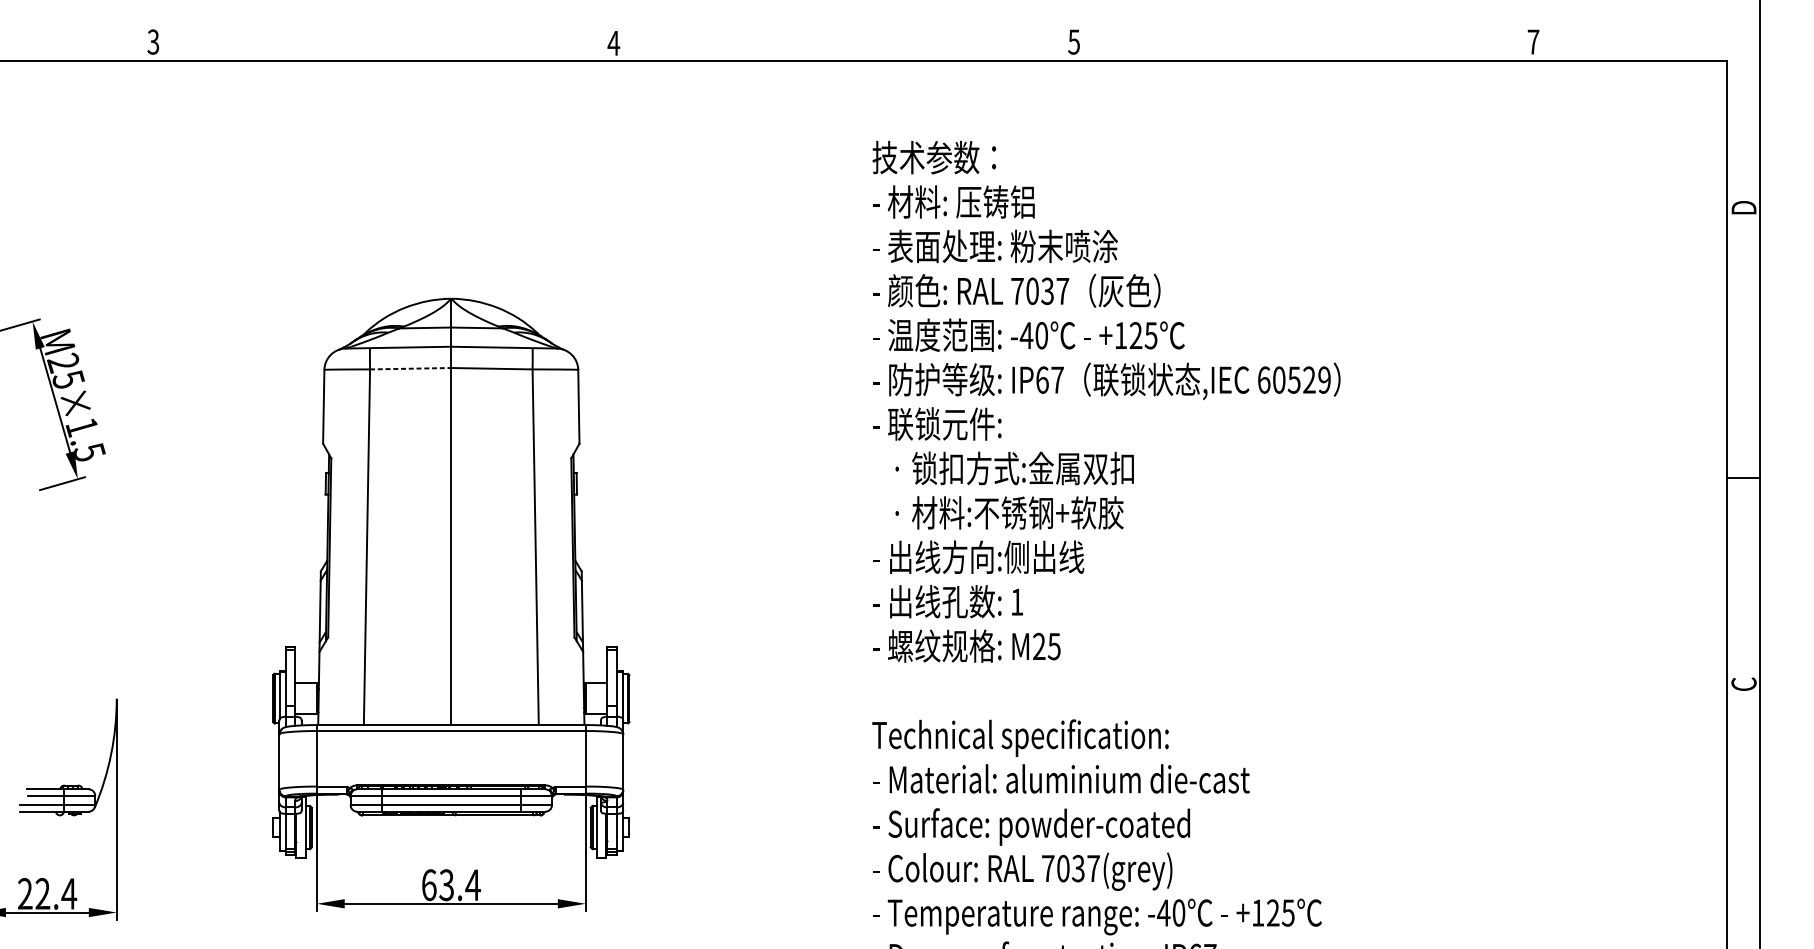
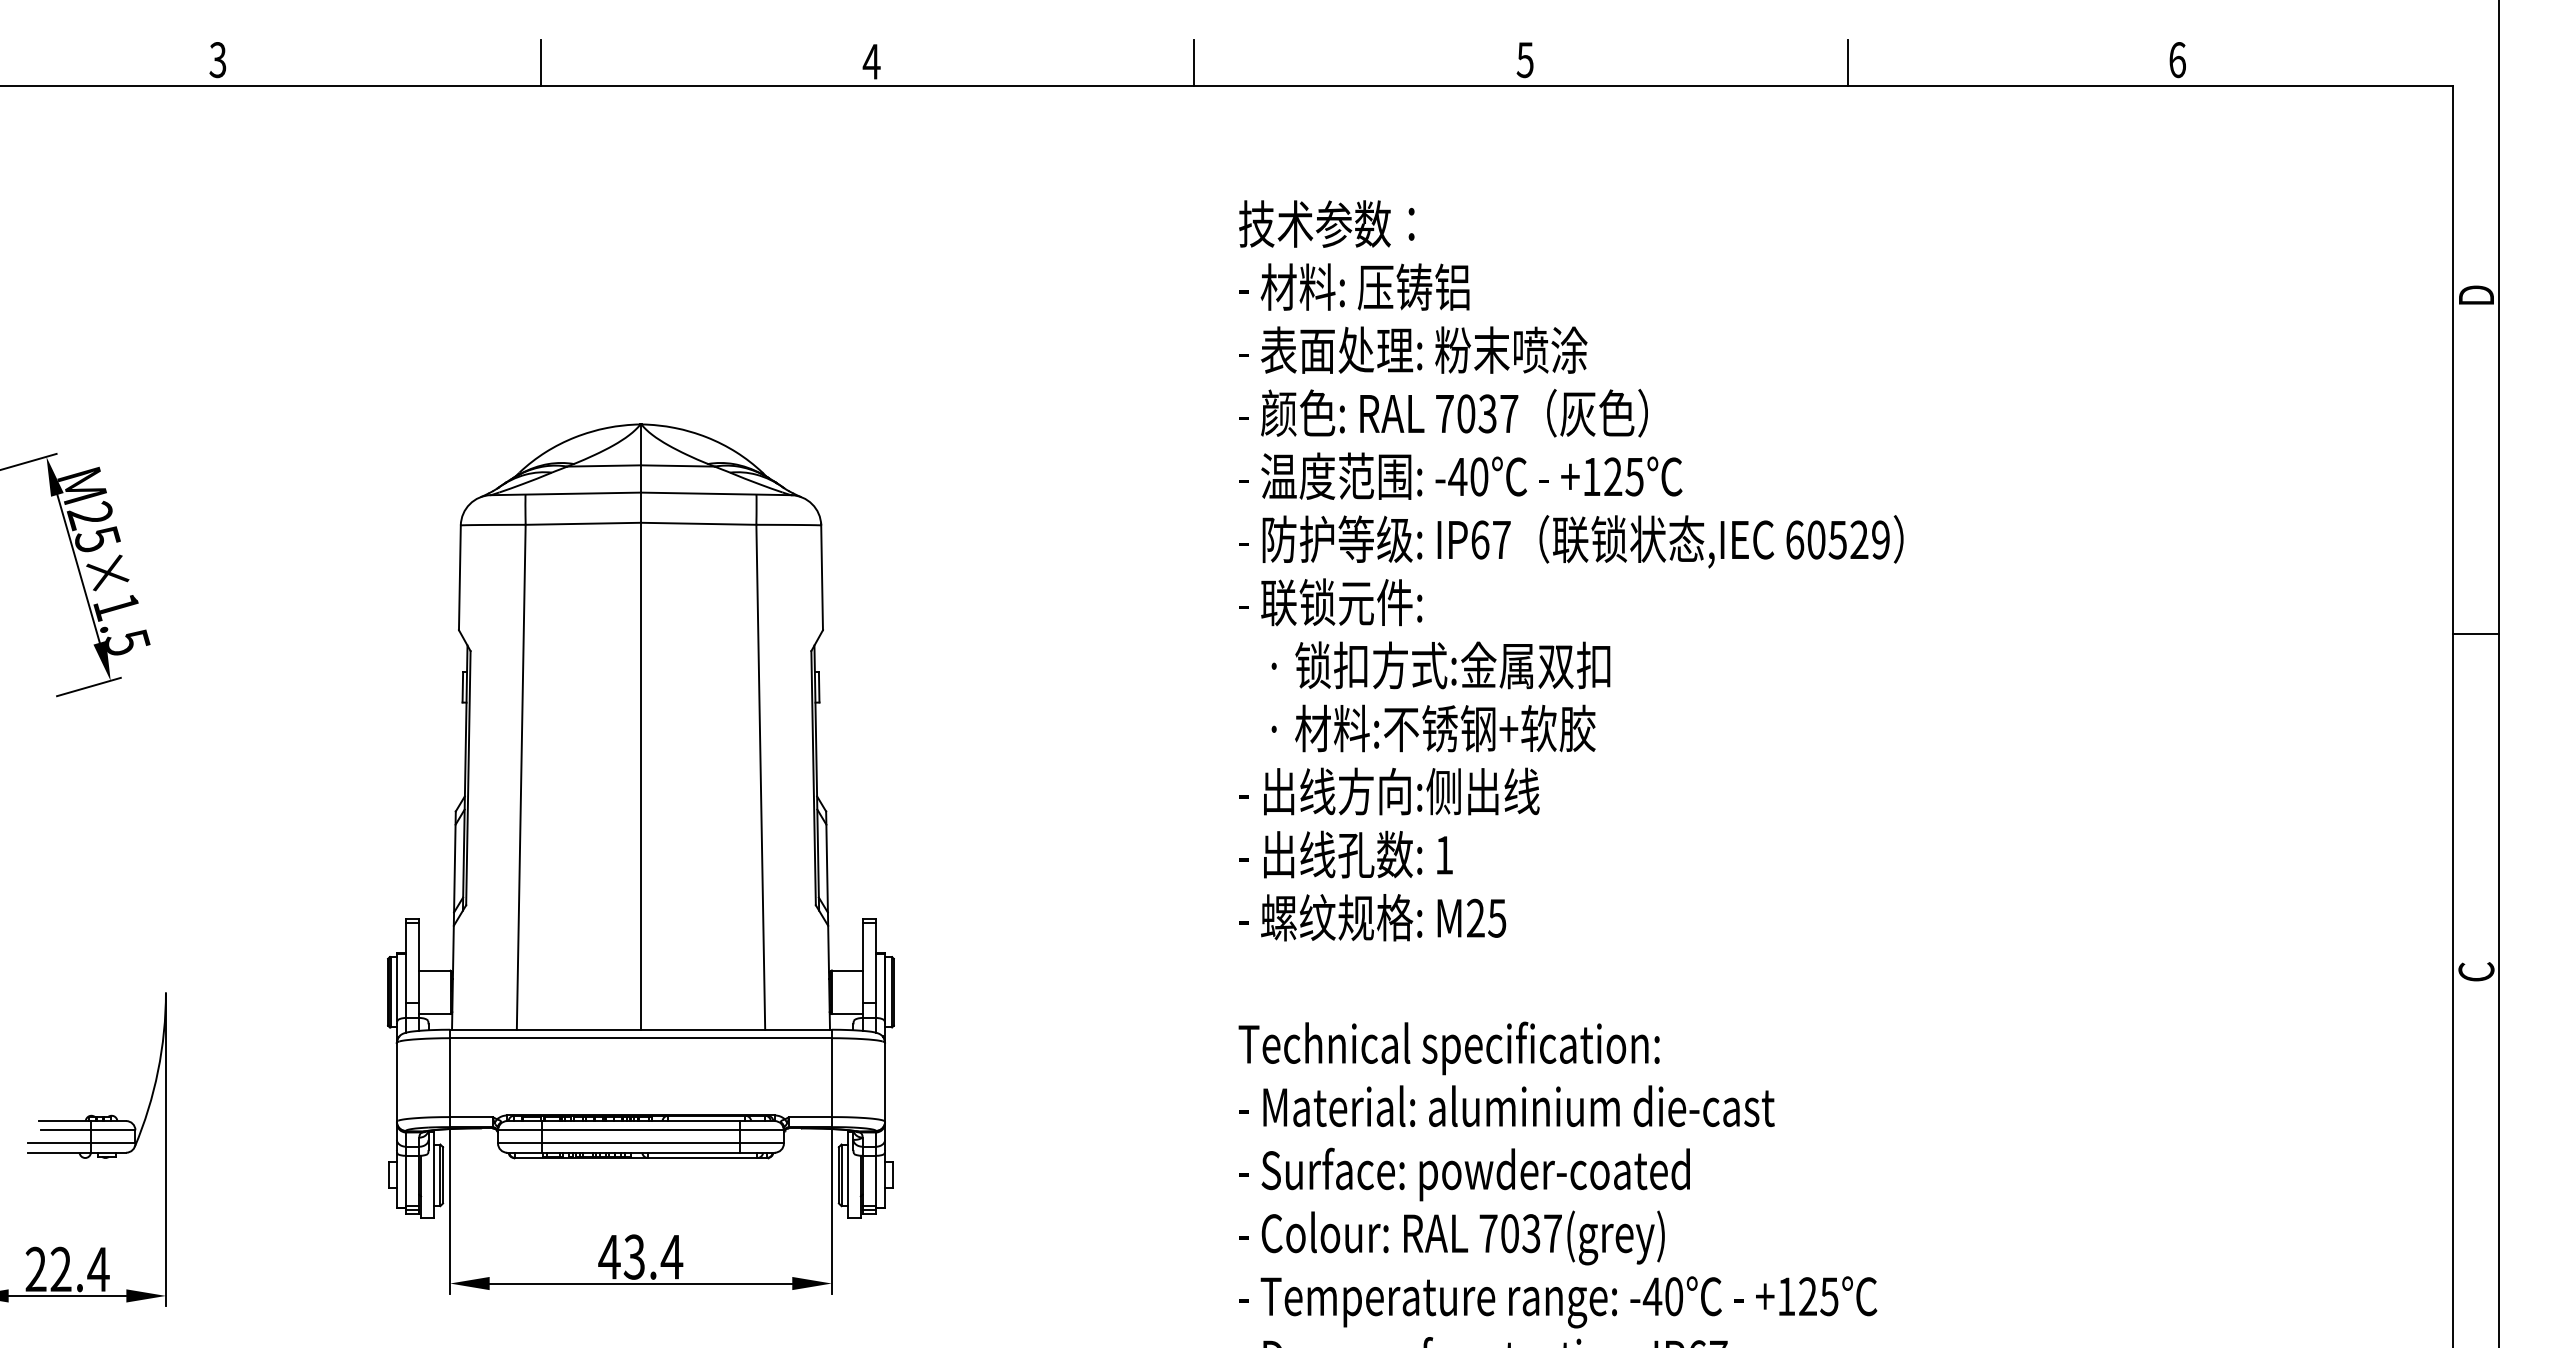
text: (1533, 42) -> (2177, 60), 7 -> 6
line: (380, 44) -> (540, 63), added
line: (841, 44) -> (1194, 63), added
line: (1301, 44) -> (1847, 63), added
line: (410, 368) -> (583, 523), dashed -> solid
line: (1743, 478) -> (2475, 633), moved
text: (429, 884) -> (609, 1256), 63.4 -> 43.4

